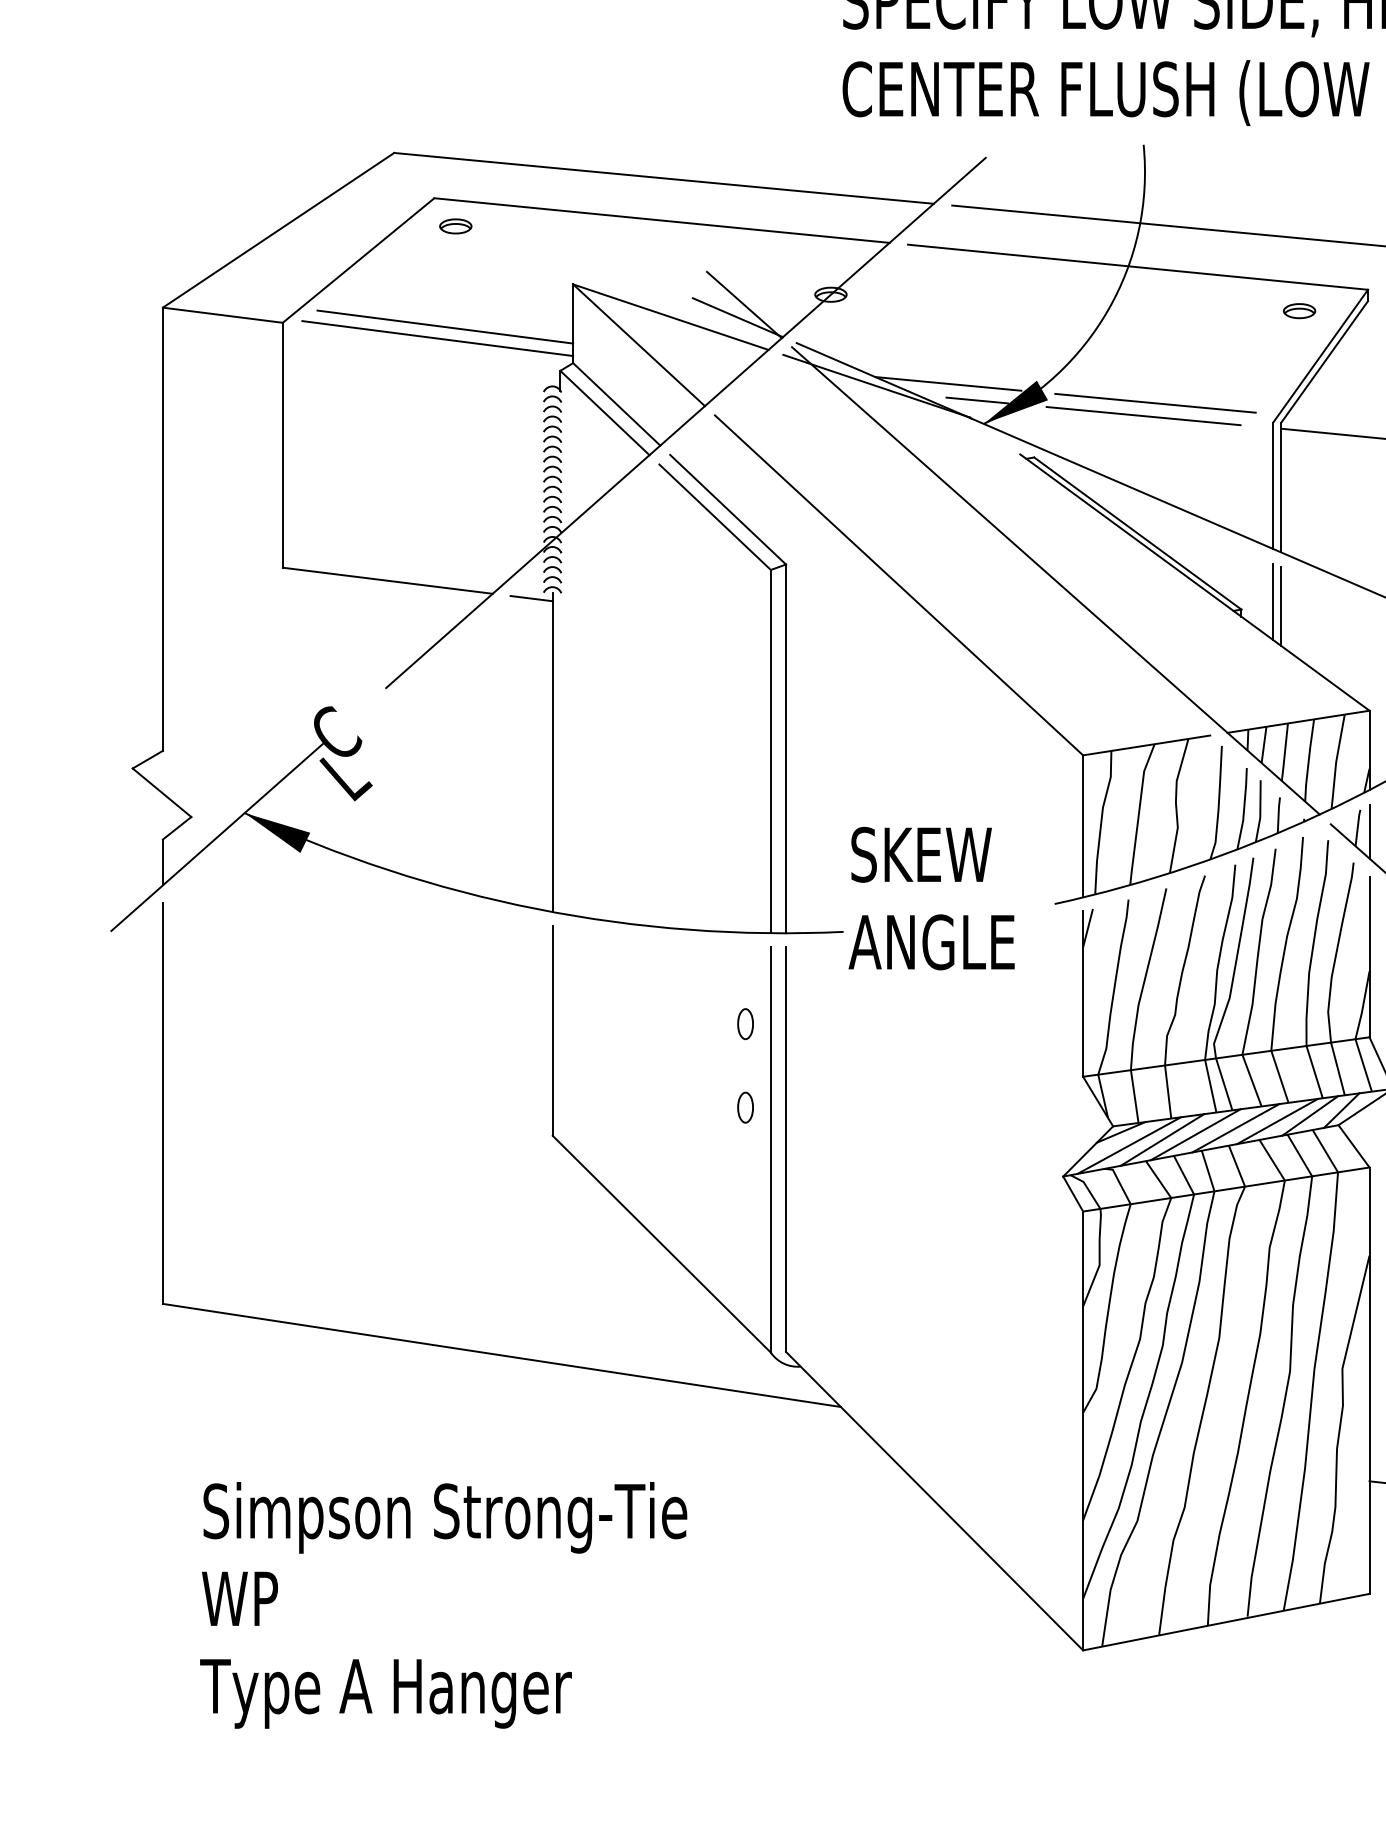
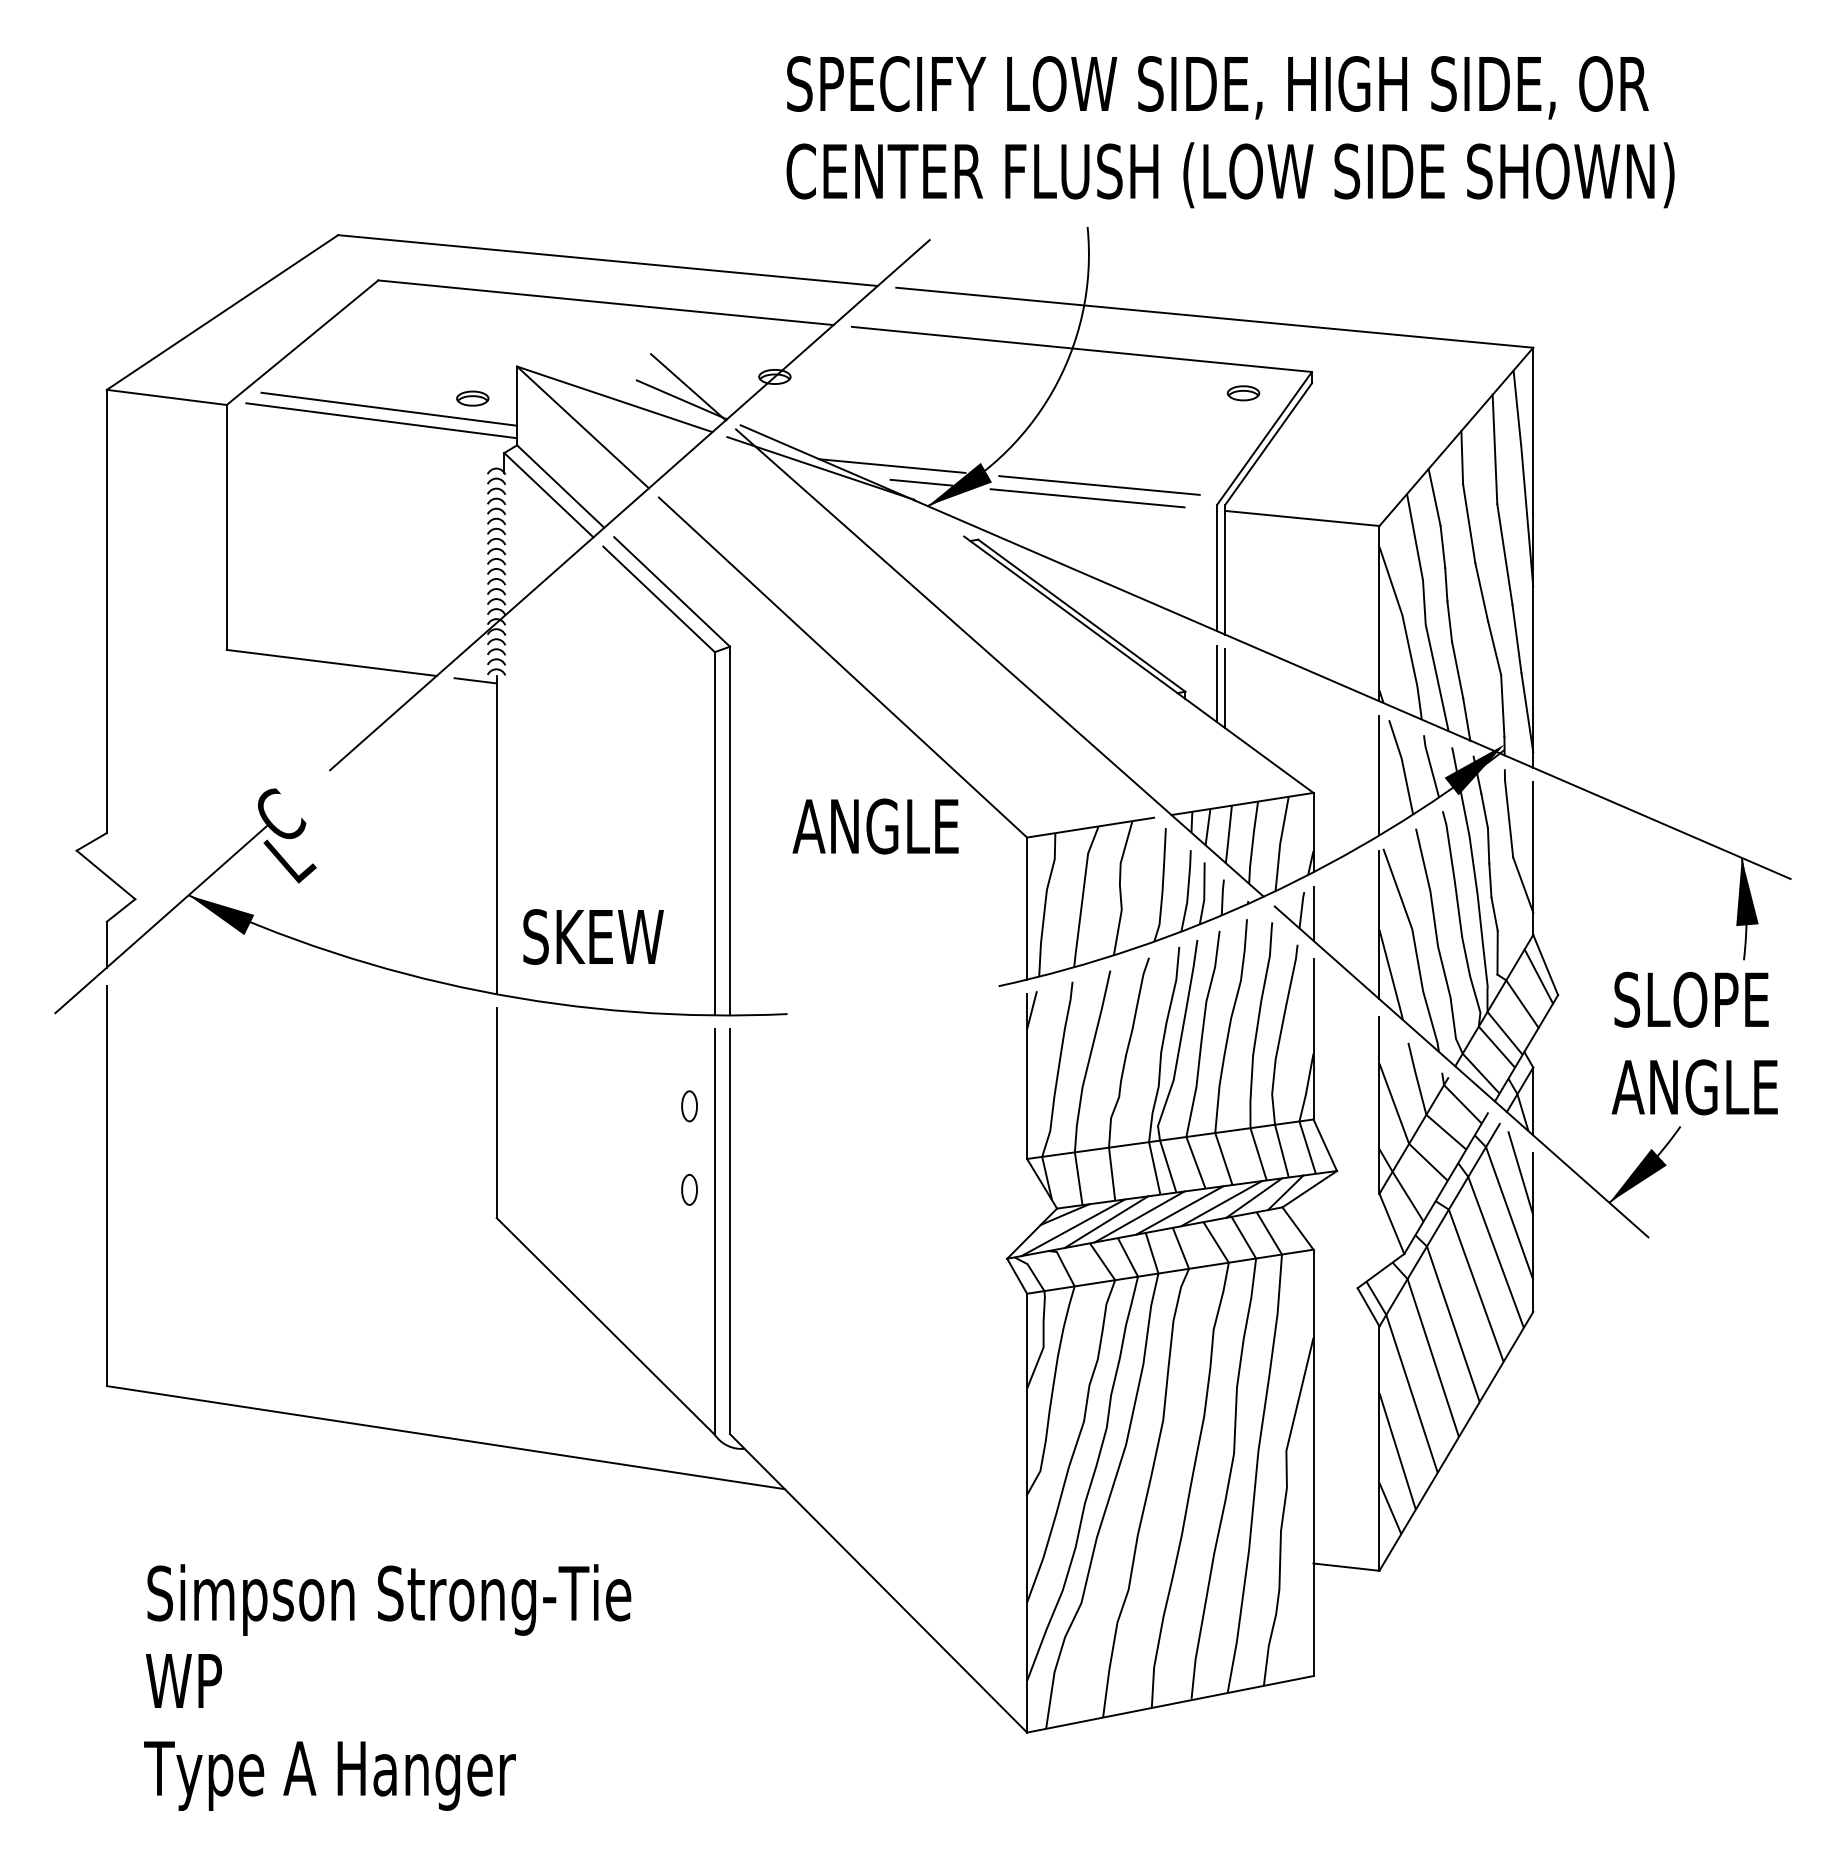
part: (455, 226) -> (472, 398), moved
text: (921, 854) -> (593, 936), moved
text: (931, 942) -> (875, 826), moved

